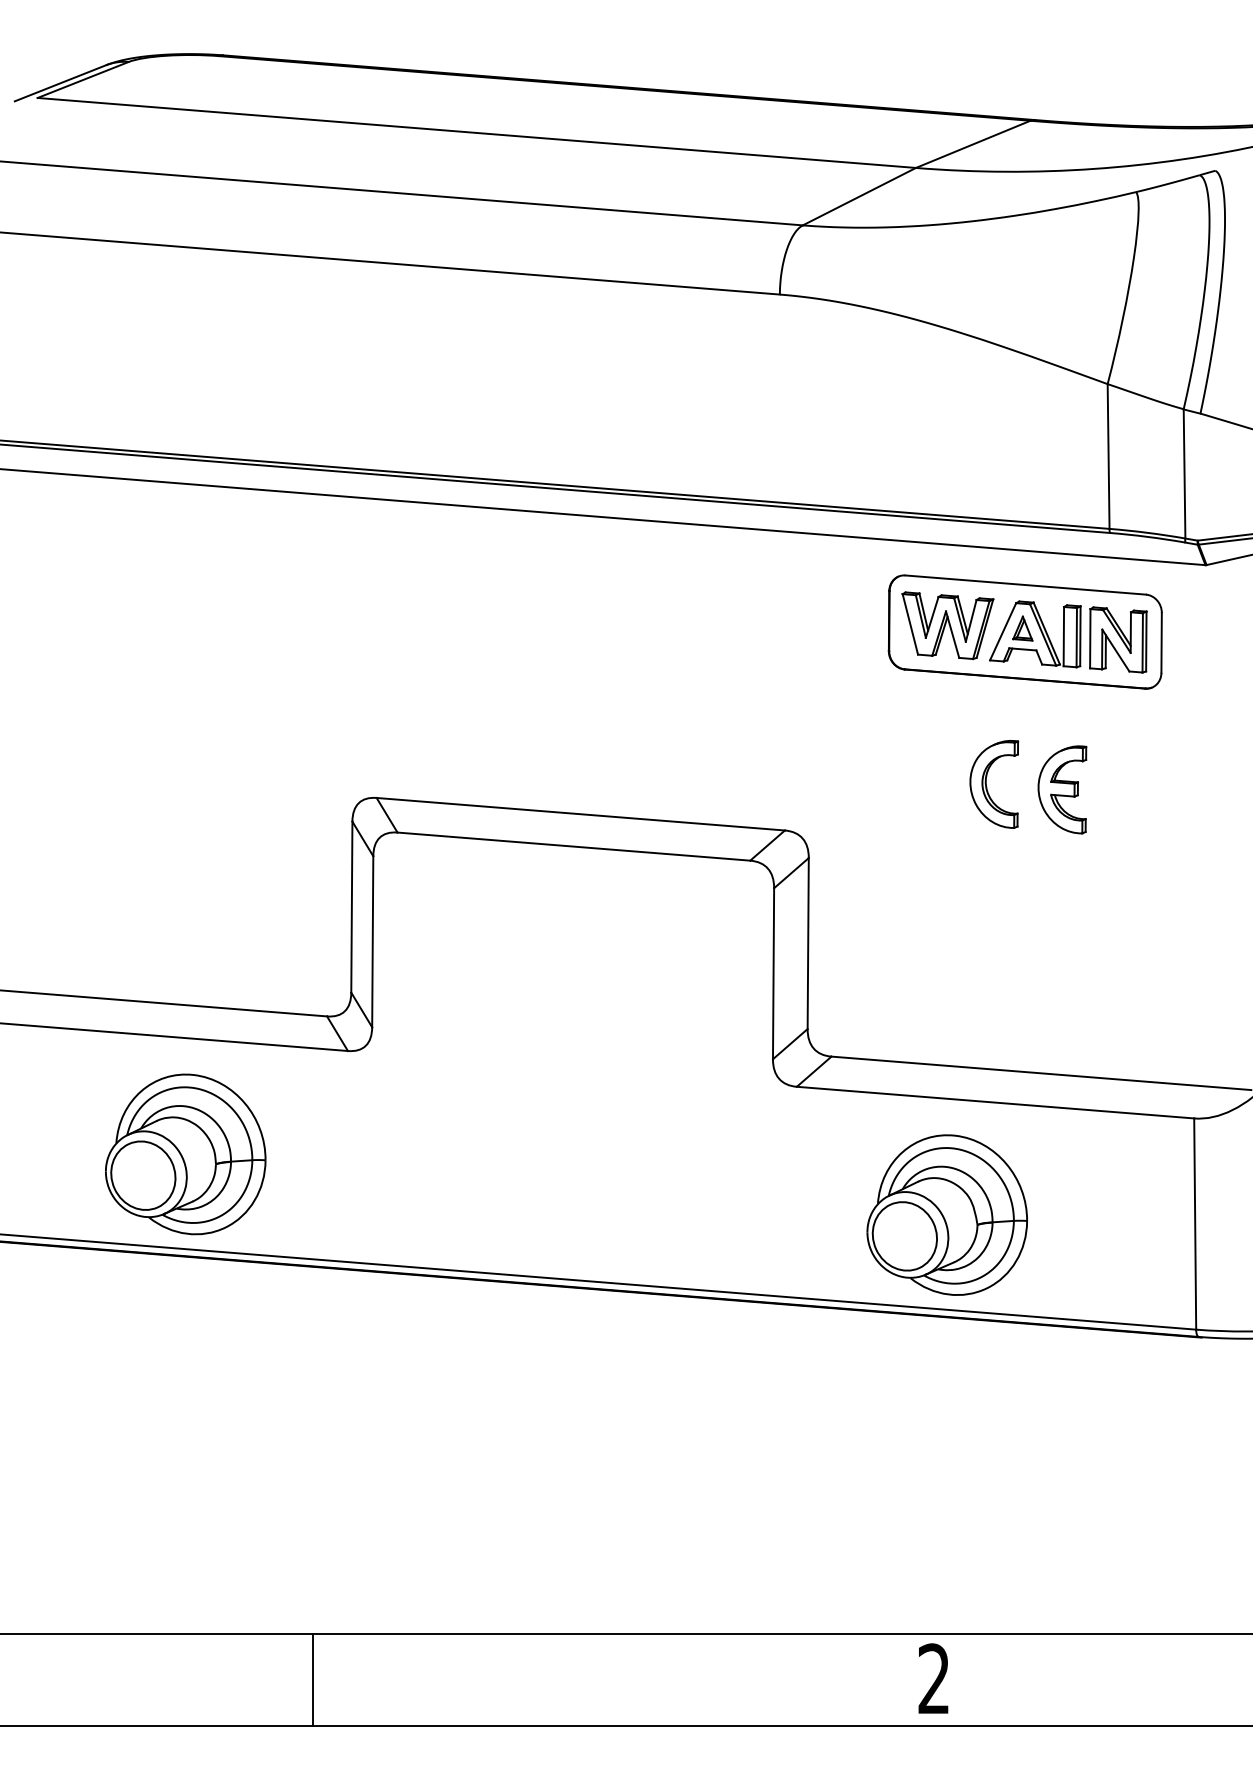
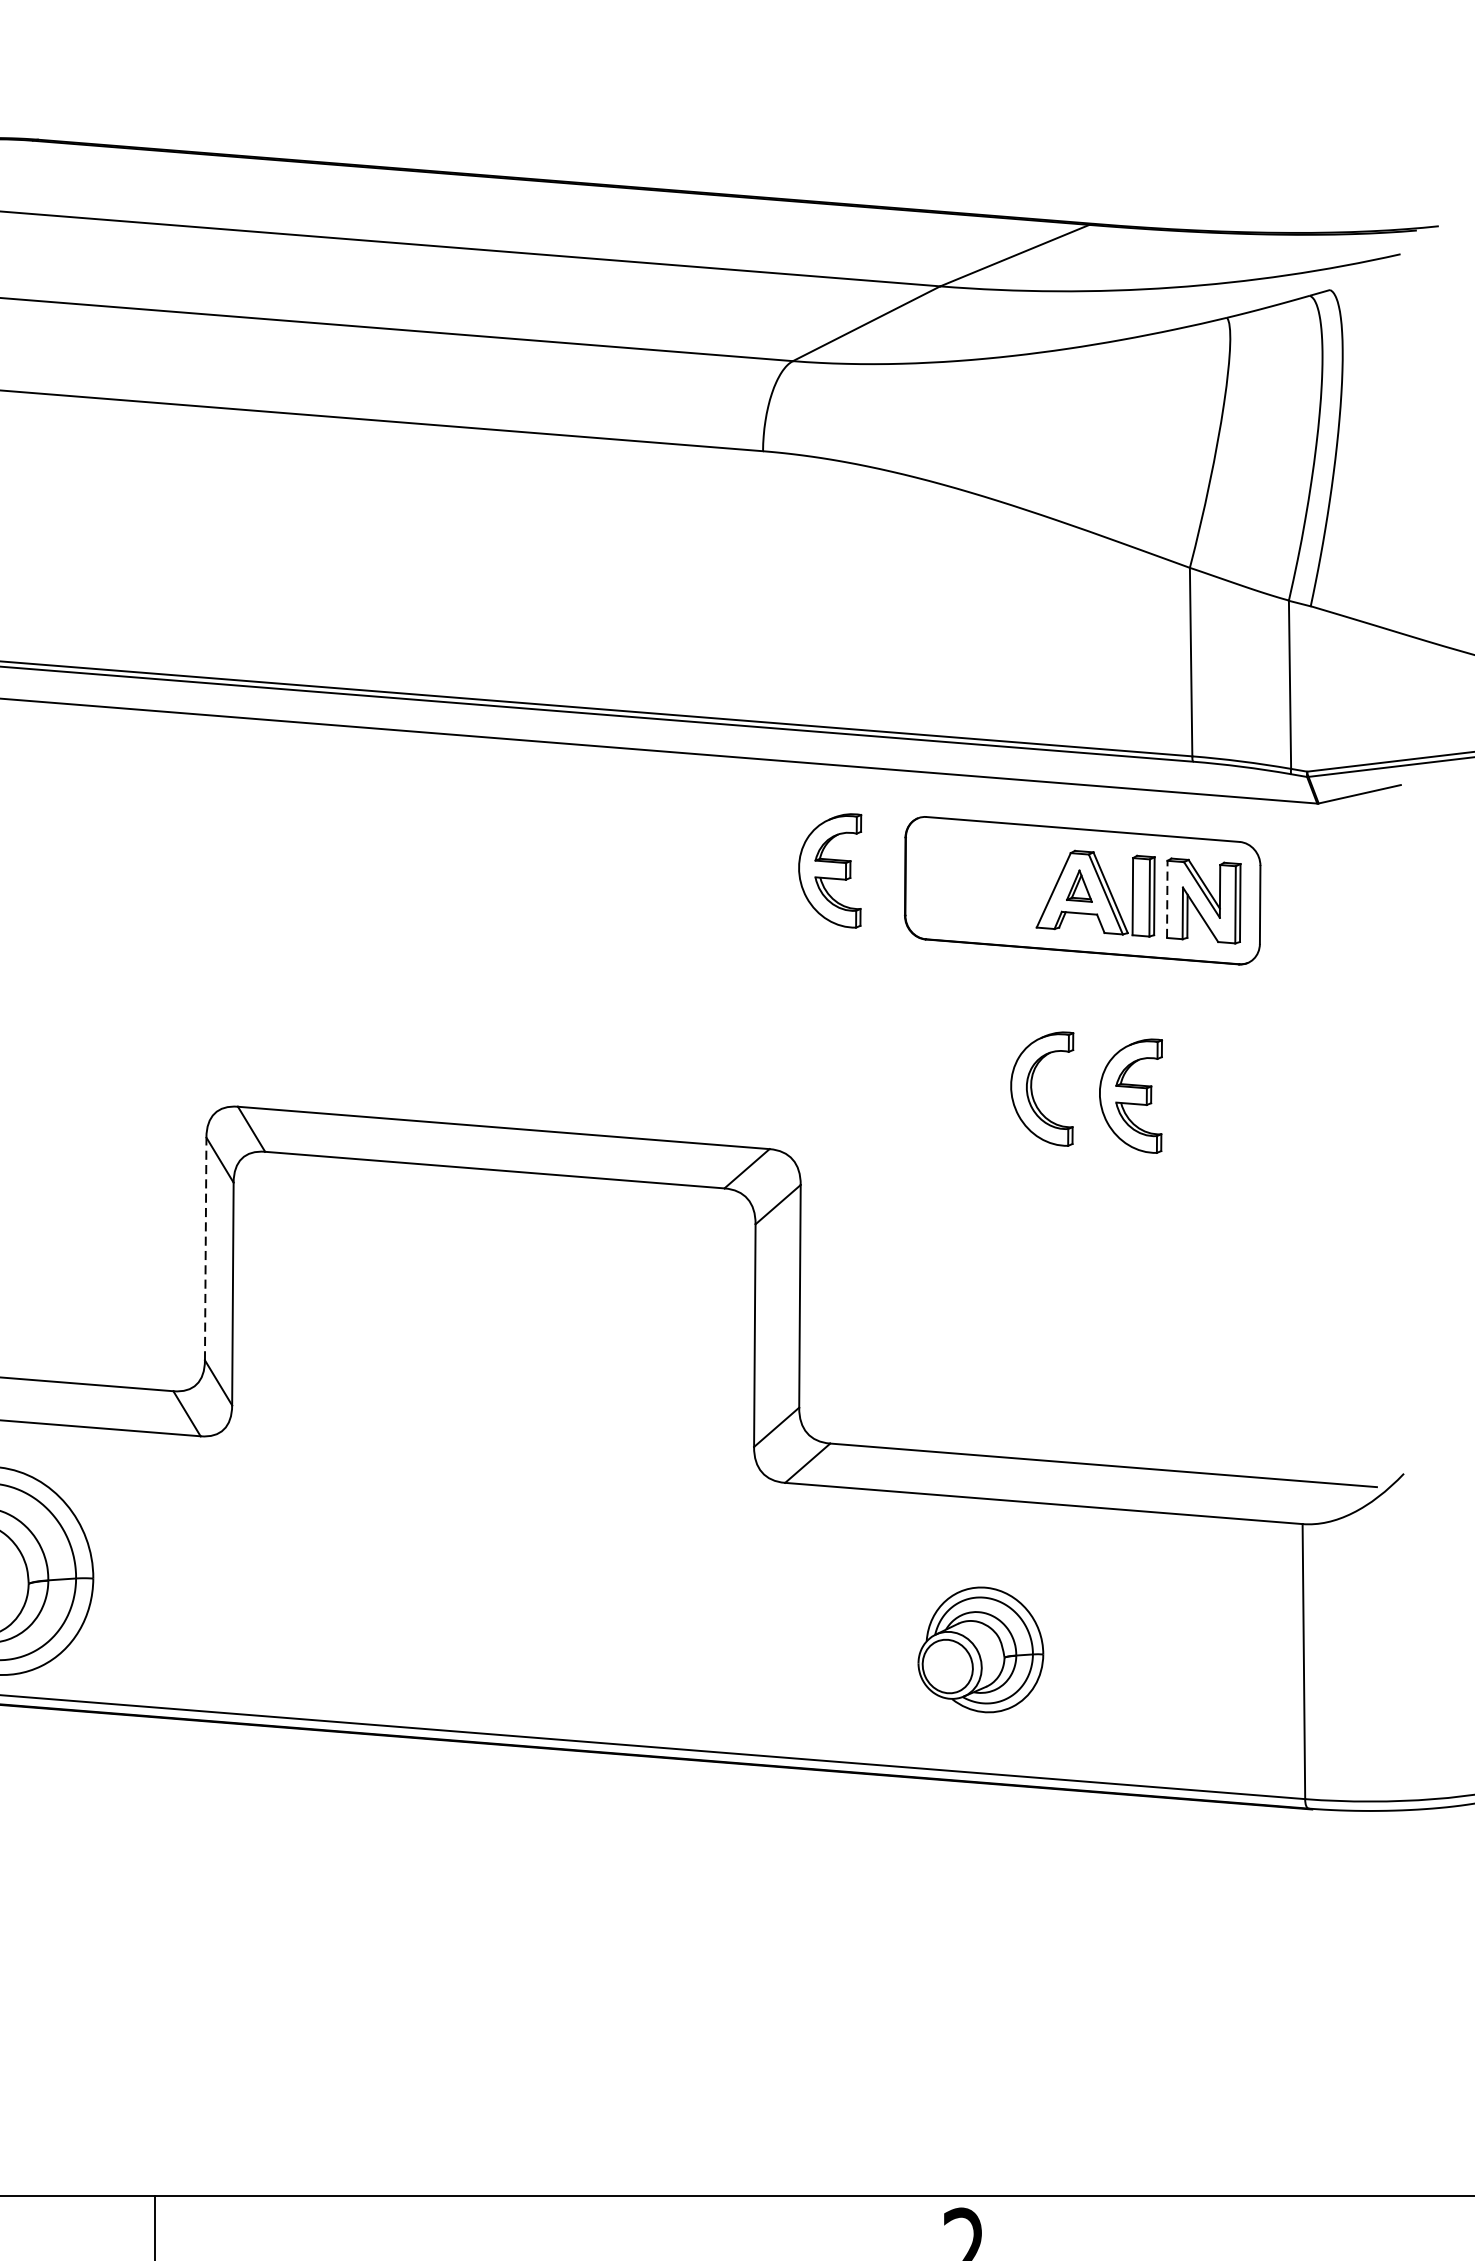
part: (831, 616) -> (830, 870), added
part: (947, 625) -> (981, 882), removed
line: (1090, 638) -> (1167, 899), solid -> dashed
line: (351, 907) -> (205, 1249), solid -> dashed
part: (946, 1214) -> (980, 1649), size x0.6

